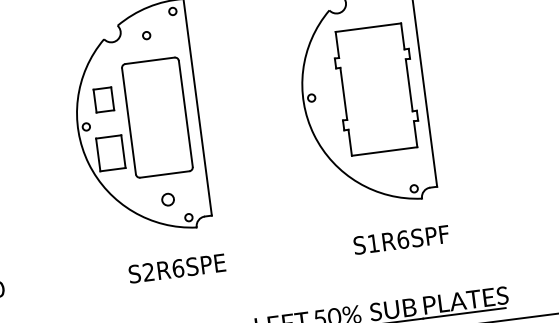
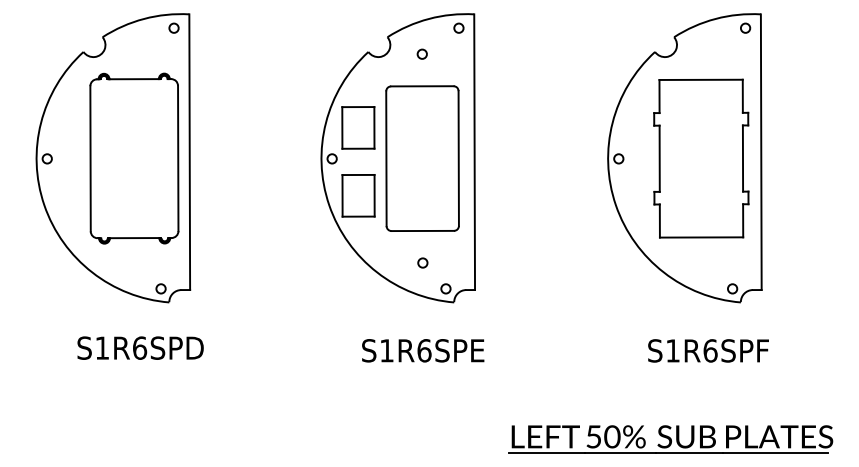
part: (103, 99) -> (358, 127), size x1.43
circle: (167, 199) -> (422, 262), size x0.62
text: (148, 272) -> (386, 350), S2R6SPE -> S1R6SPE

